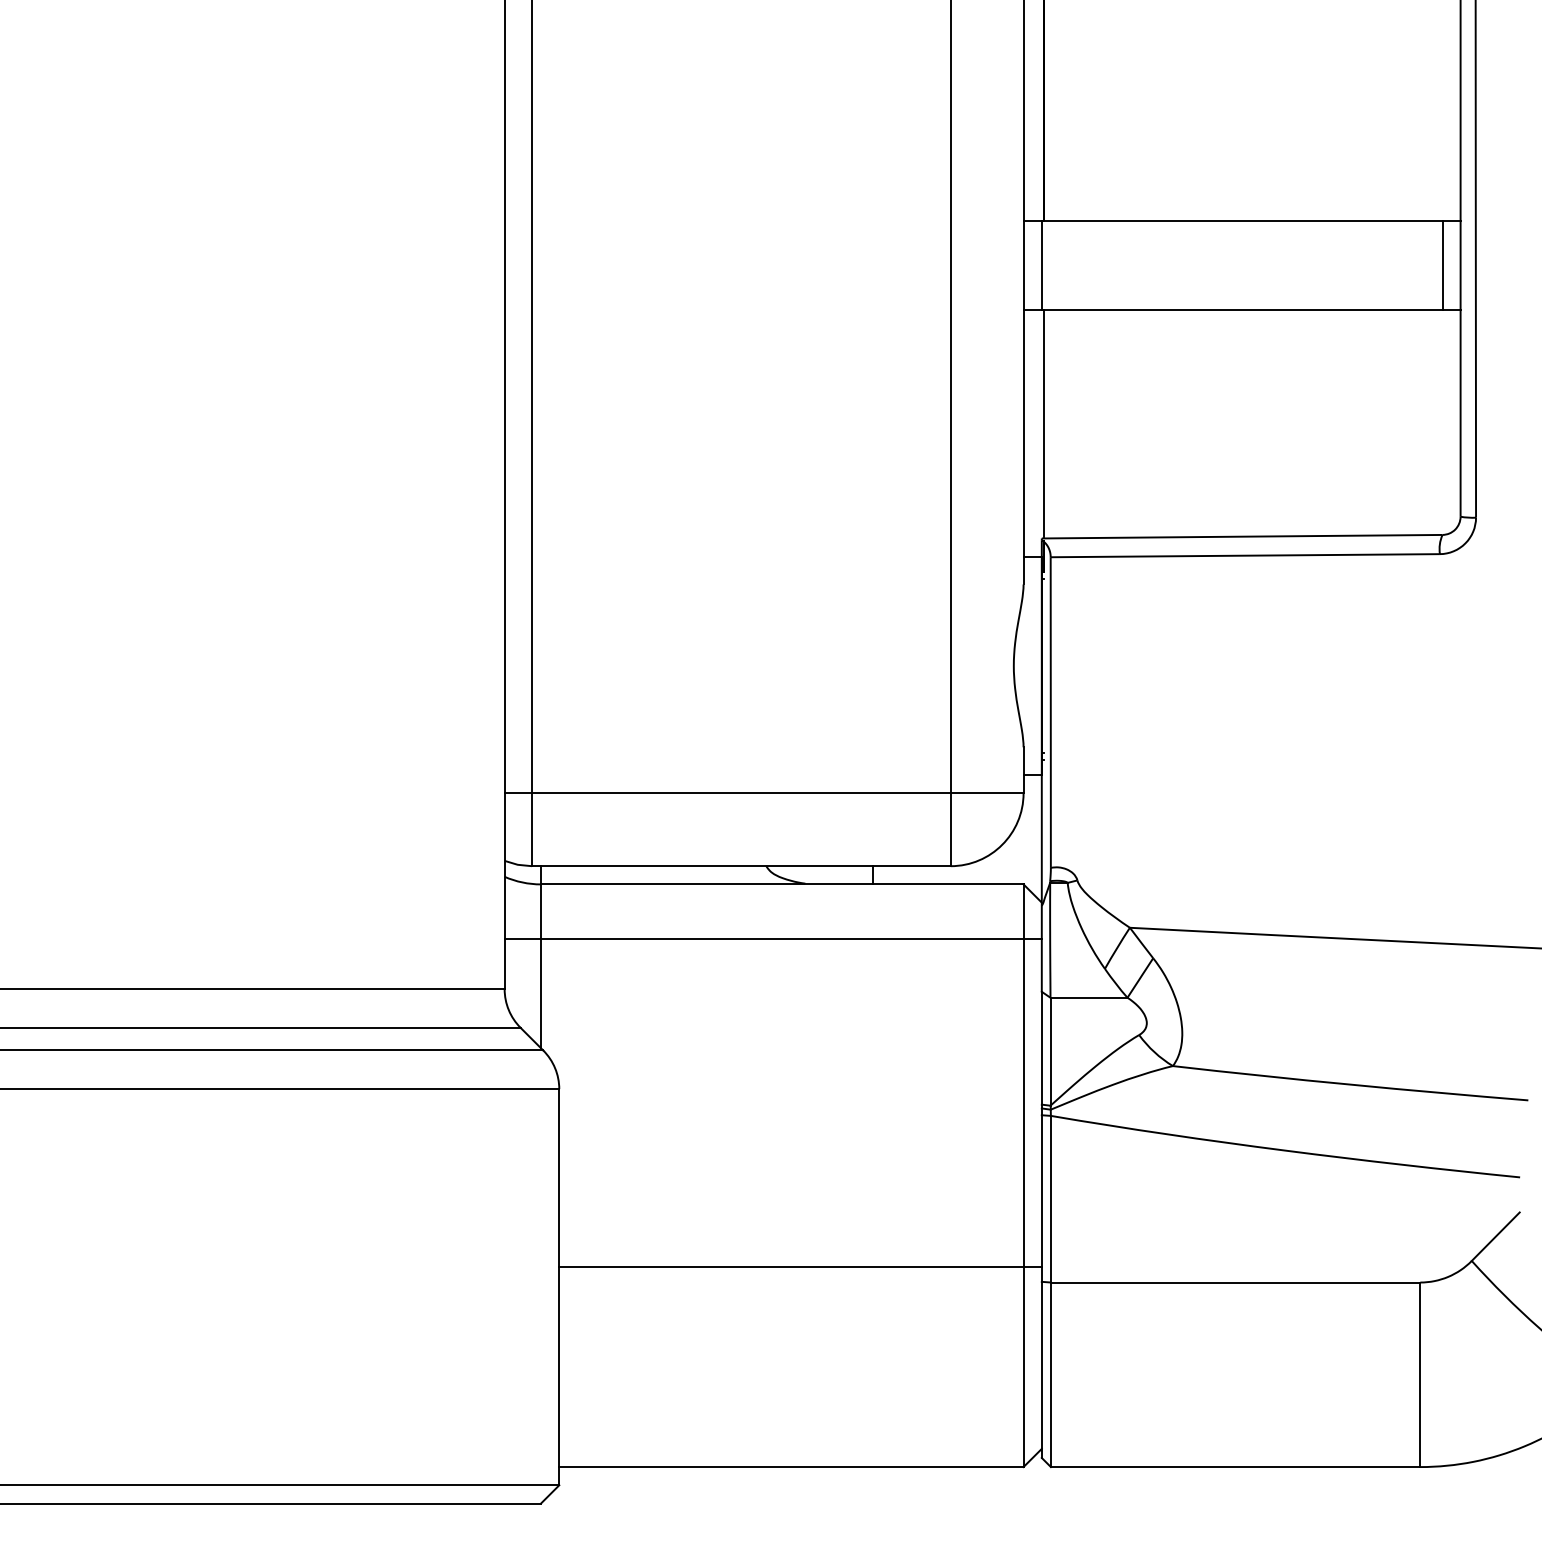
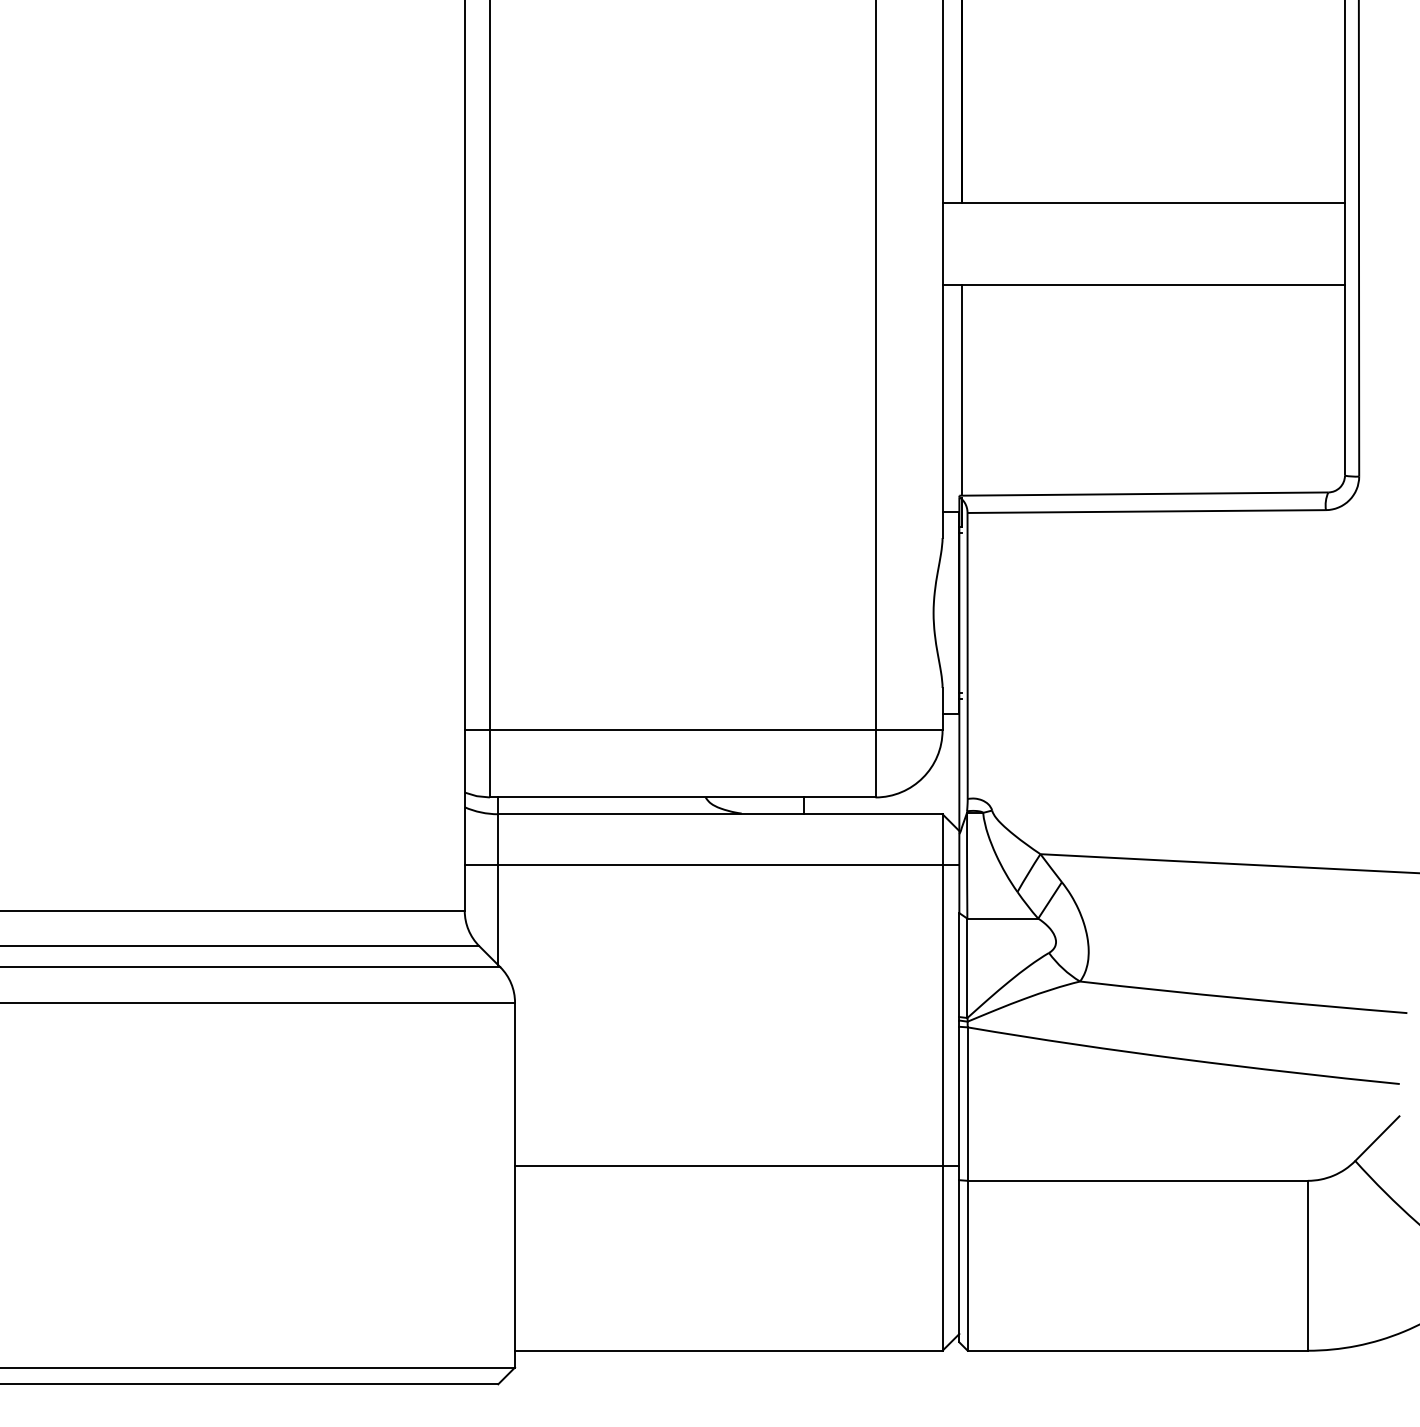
line: (1041, 264) -> (959, 243), removed
line: (1442, 264) -> (1328, 243), removed

